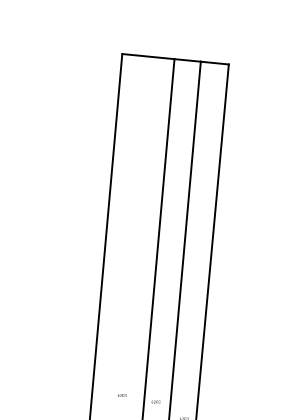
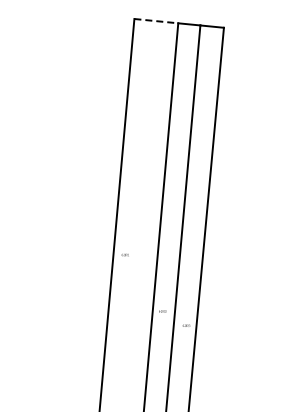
line: (148, 57) -> (156, 21), solid -> dashed
text: (121, 394) -> (124, 254), moved

